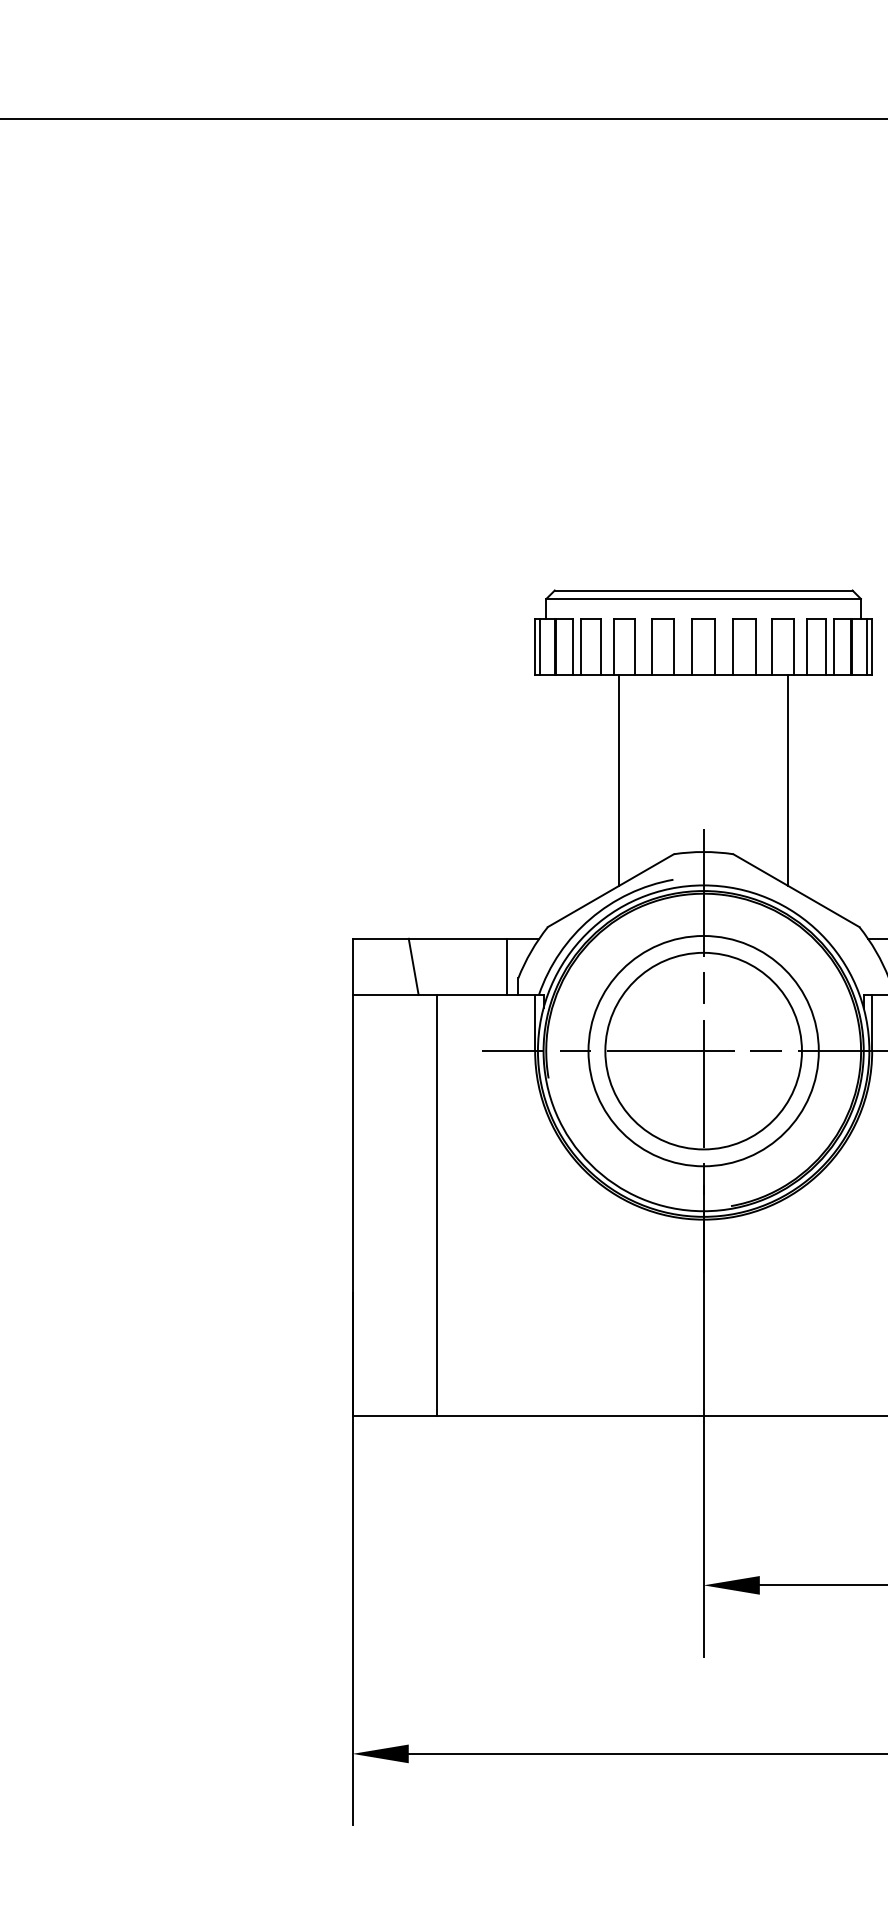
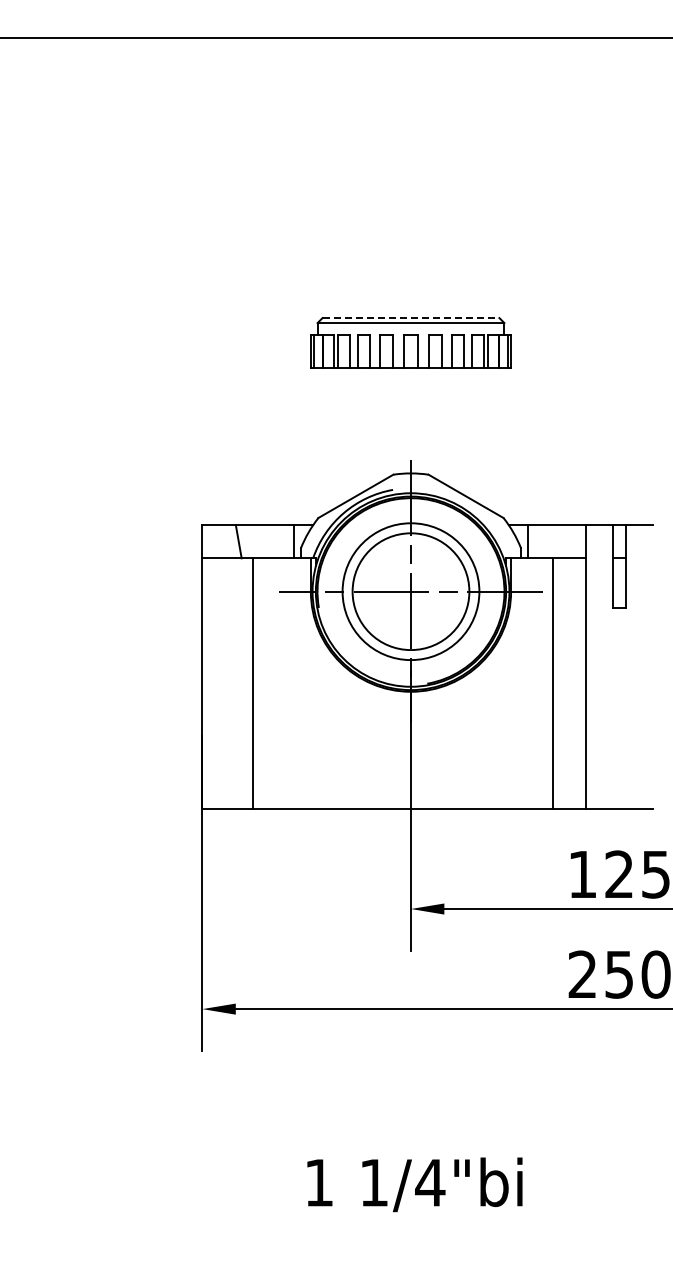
line: (704, 591) -> (411, 318), solid -> dashed
line: (618, 779) -> (360, 430), removed
line: (788, 779) -> (461, 430), removed

